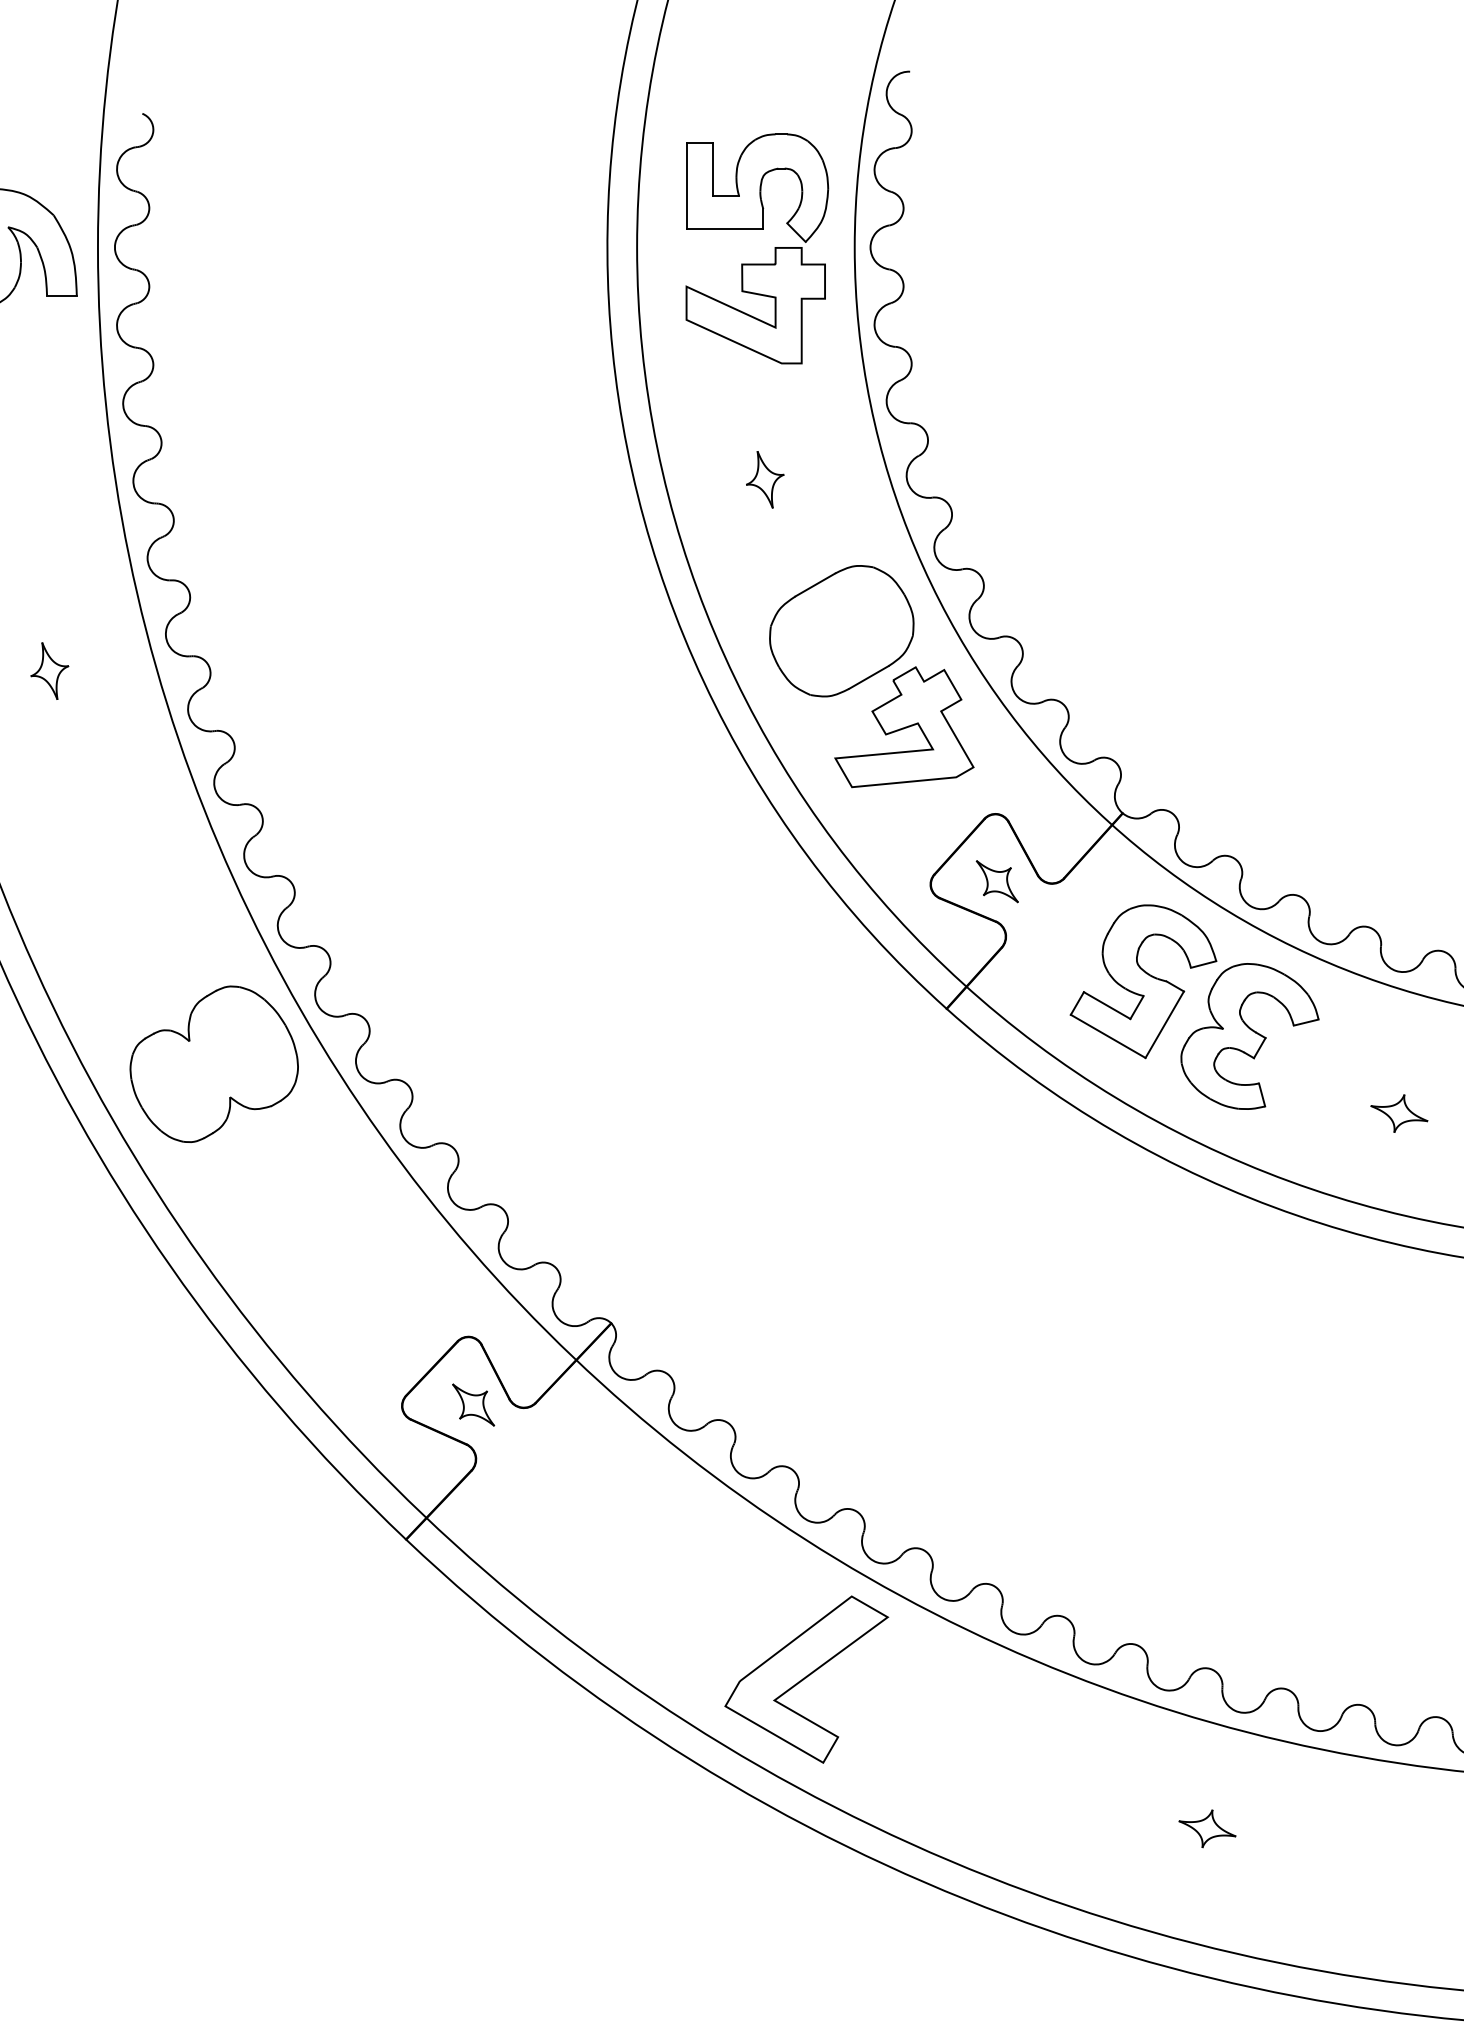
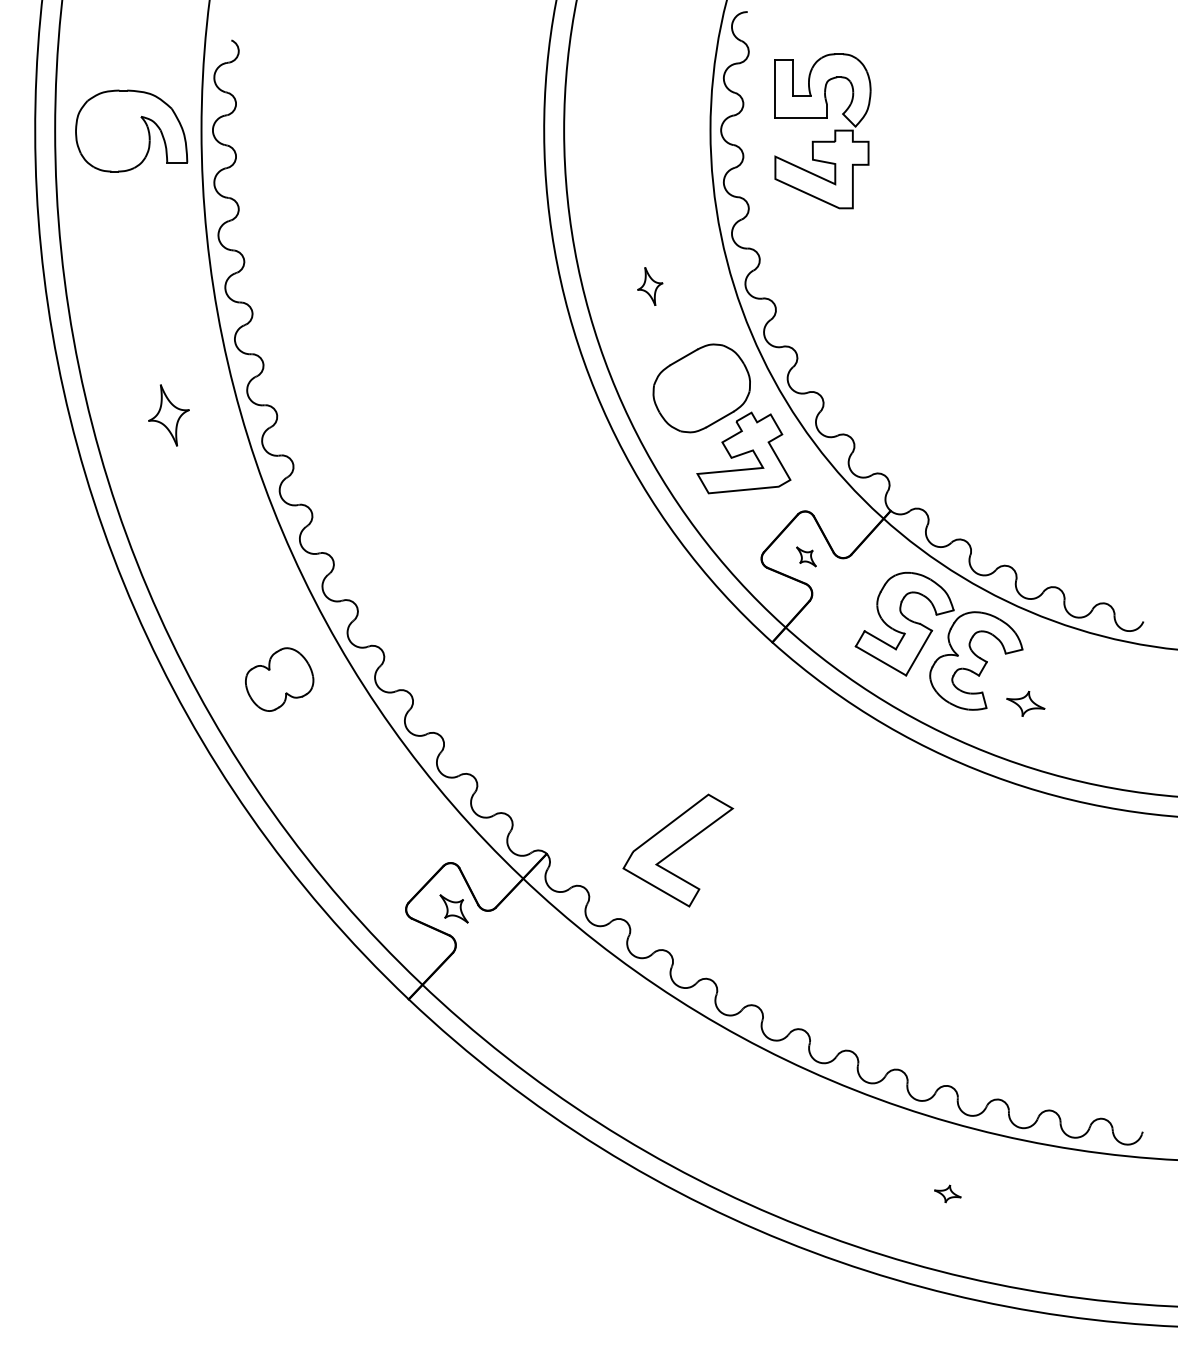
part: (756, 262) -> (822, 140), moved
part: (50, 669) -> (169, 414), size x1.6
part: (997, 881) -> (806, 556), size x0.7
part: (213, 1063) -> (279, 679), size x0.6
part: (1398, 1113) -> (1025, 703), moved
part: (807, 1679) -> (678, 850), moved
part: (1207, 1828) -> (947, 1193), size x0.7

